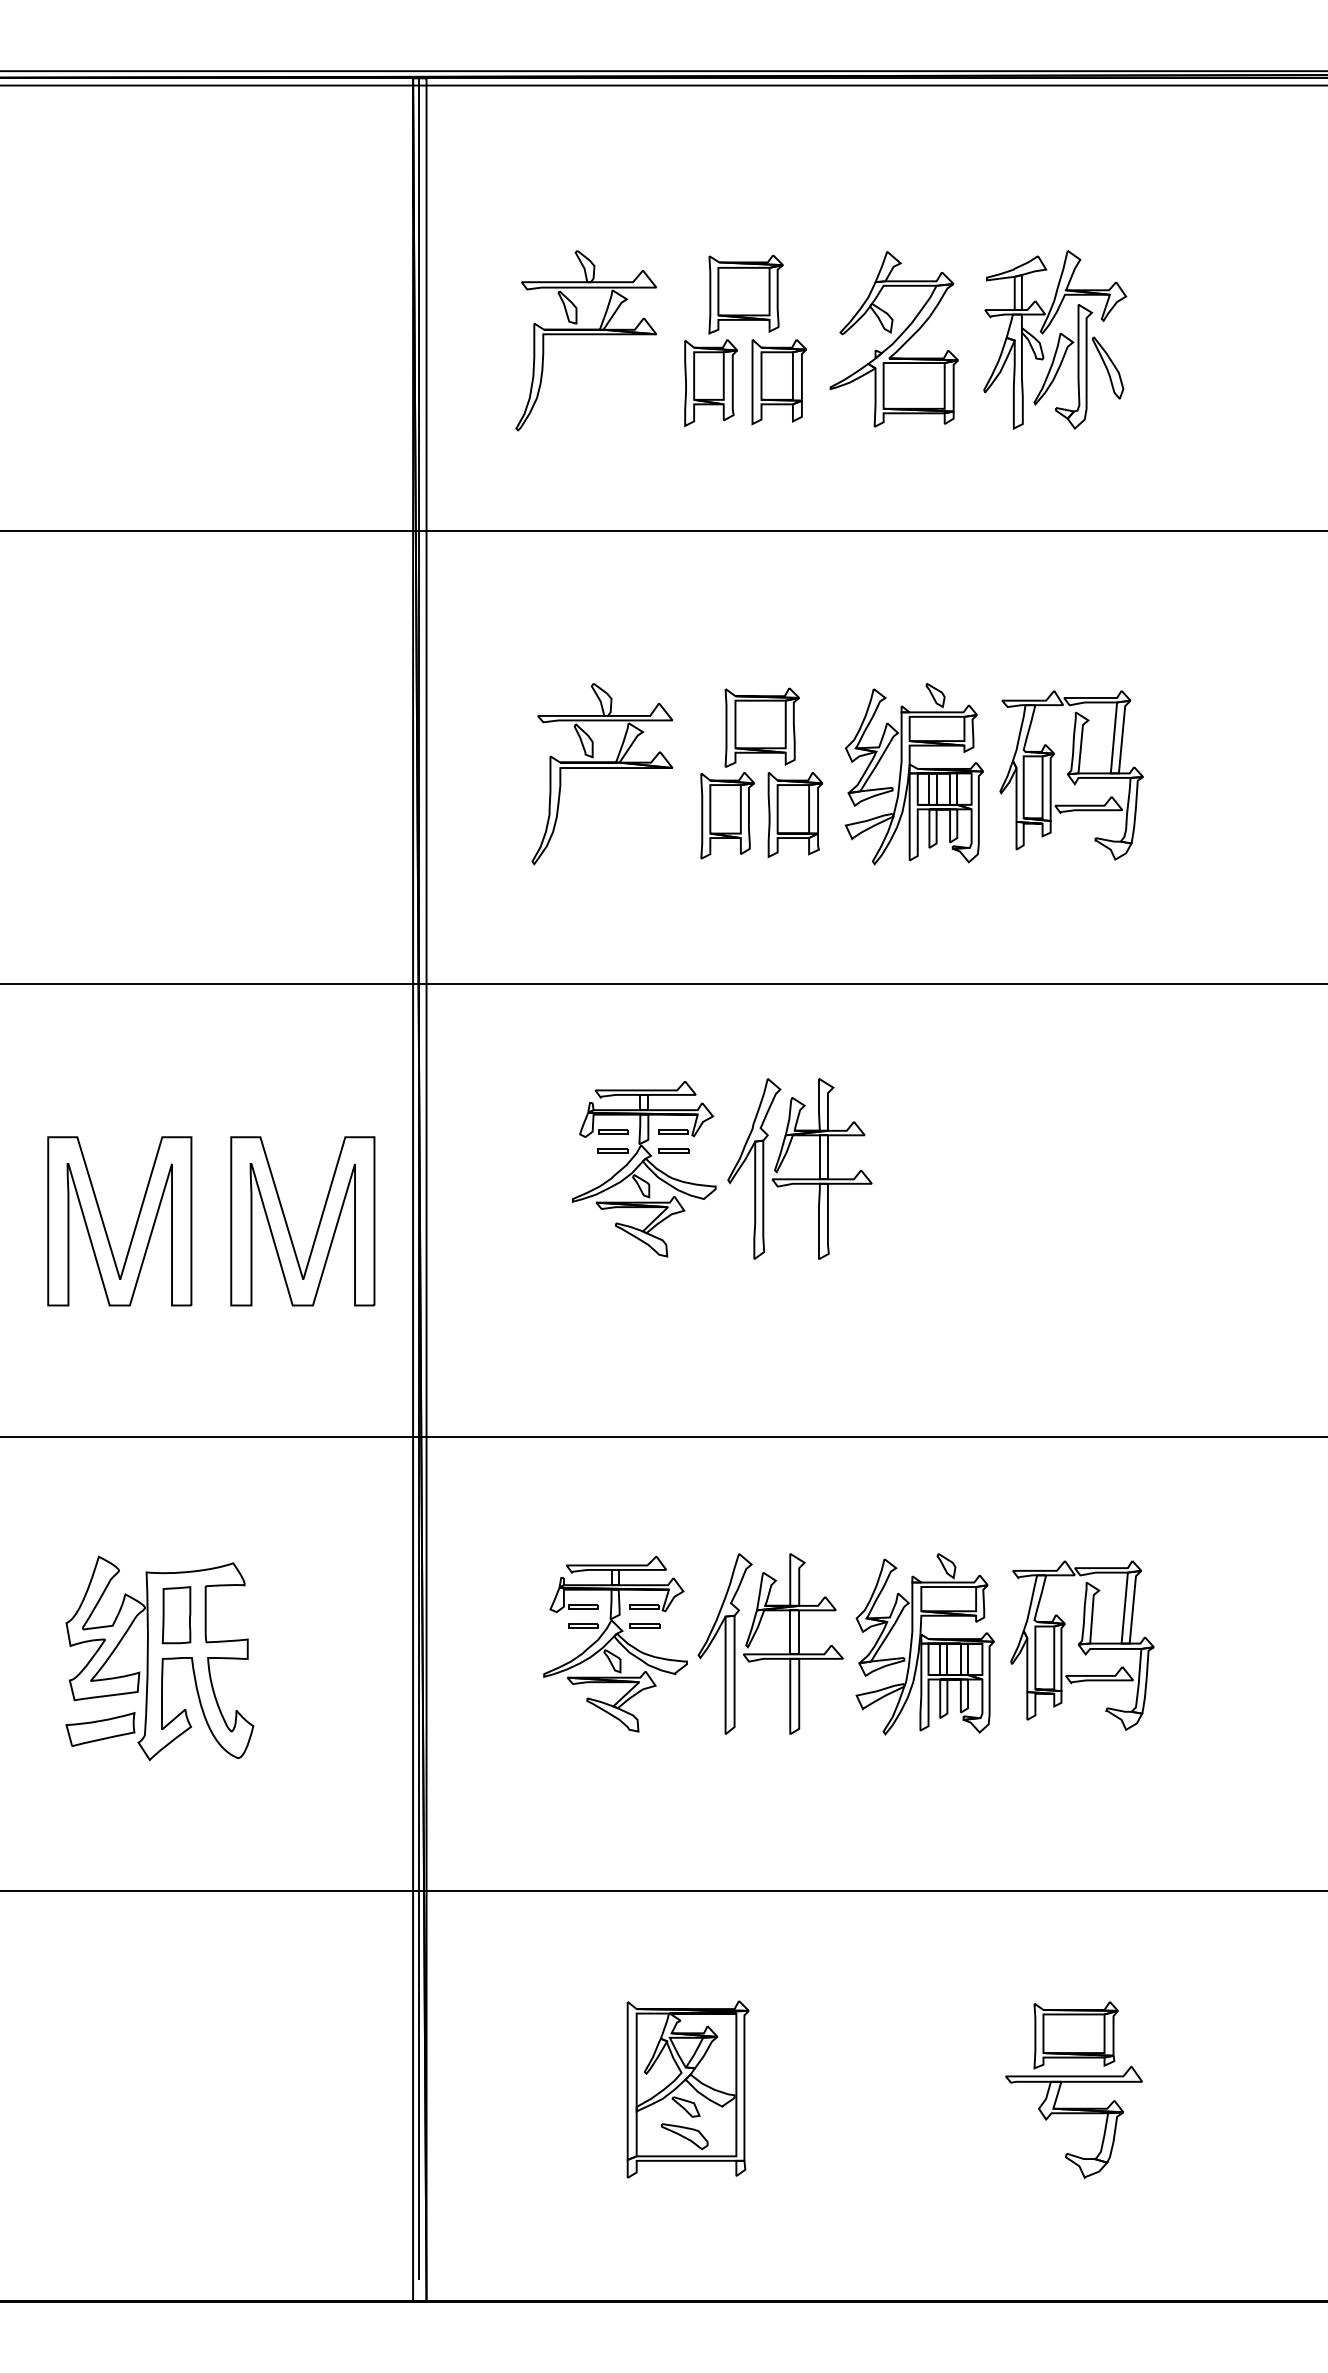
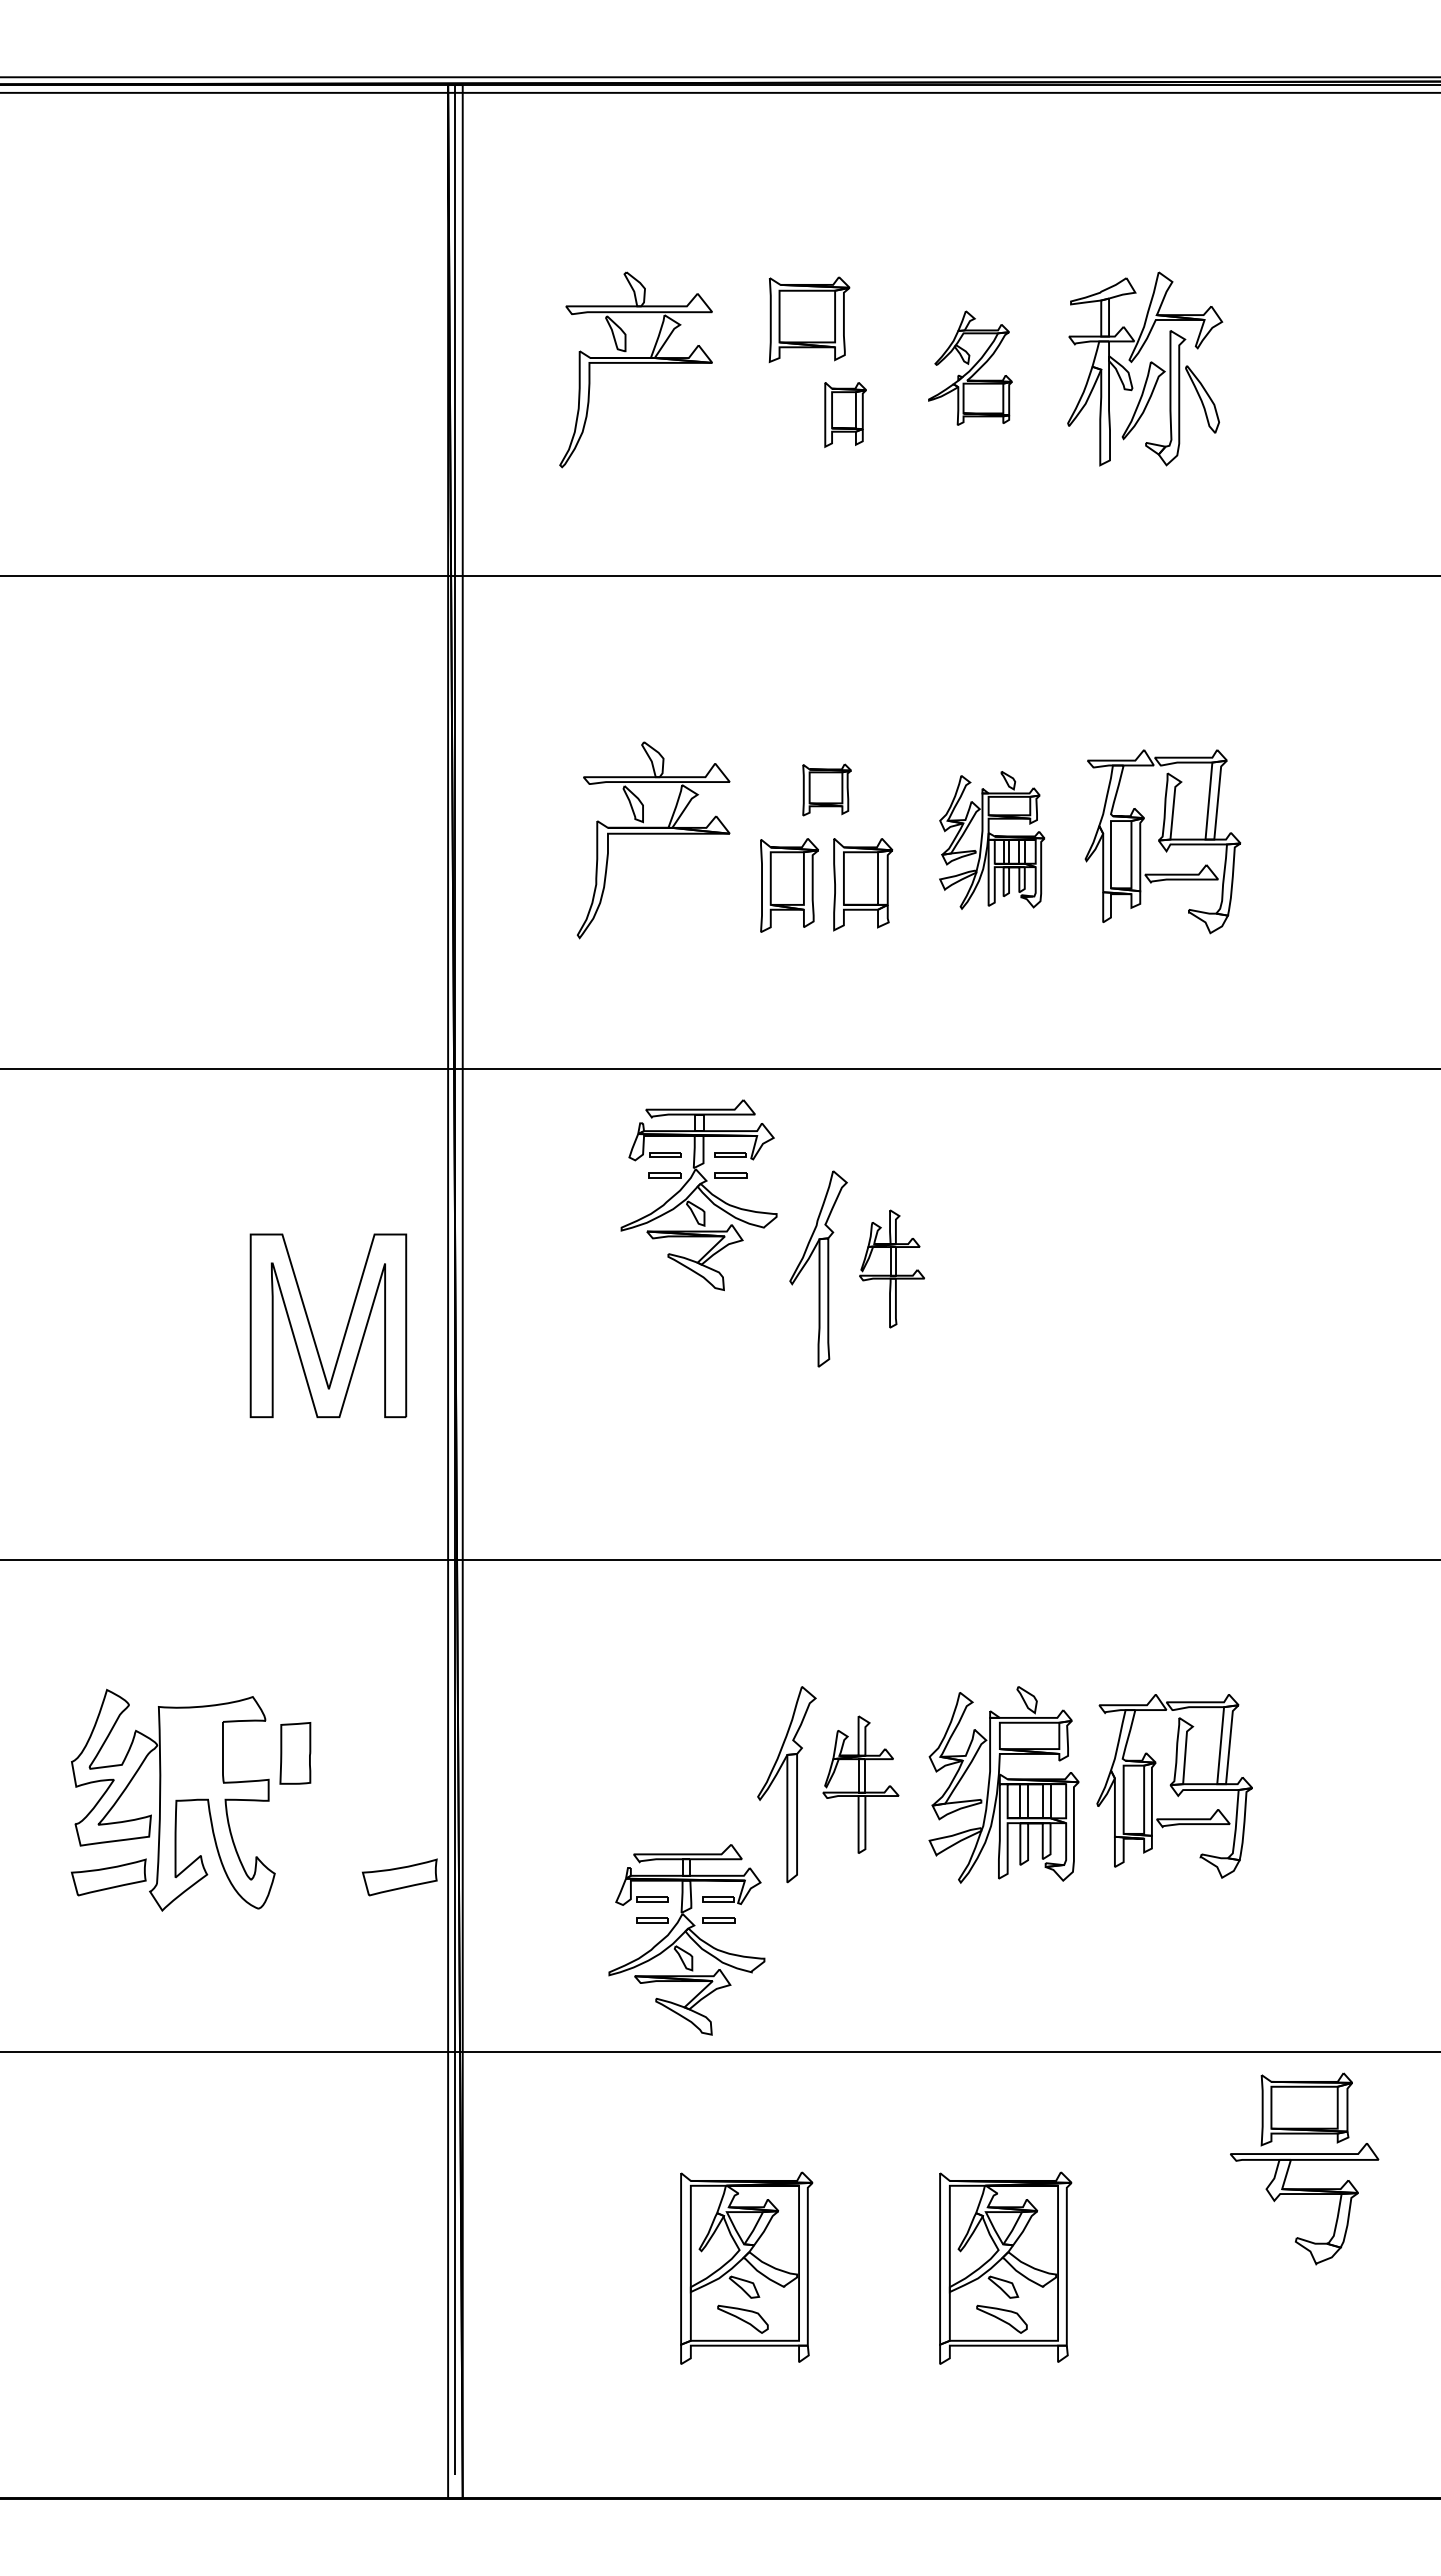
part: (894, 338) -> (970, 367), size x0.6
part: (779, 381) -> (845, 414), size x0.7
part: (710, 382) -> (771, 415), removed
part: (761, 727) -> (826, 789), size x0.6
part: (913, 774) -> (991, 840), size x0.7
part: (821, 1168) -> (891, 1268), size x0.6
part: (643, 1169) -> (698, 1195), moved
part: (104, 1224) -> (113, 1329), removed
part: (176, 1615) -> (295, 1753), moved
part: (615, 1643) -> (686, 1939), moved
part: (792, 1643) -> (860, 1784), size x0.7
part: (368, 1729) -> (399, 1877), added
part: (1073, 2082) -> (1304, 2160), moved
part: (926, 2088) -> (1005, 2267), added

